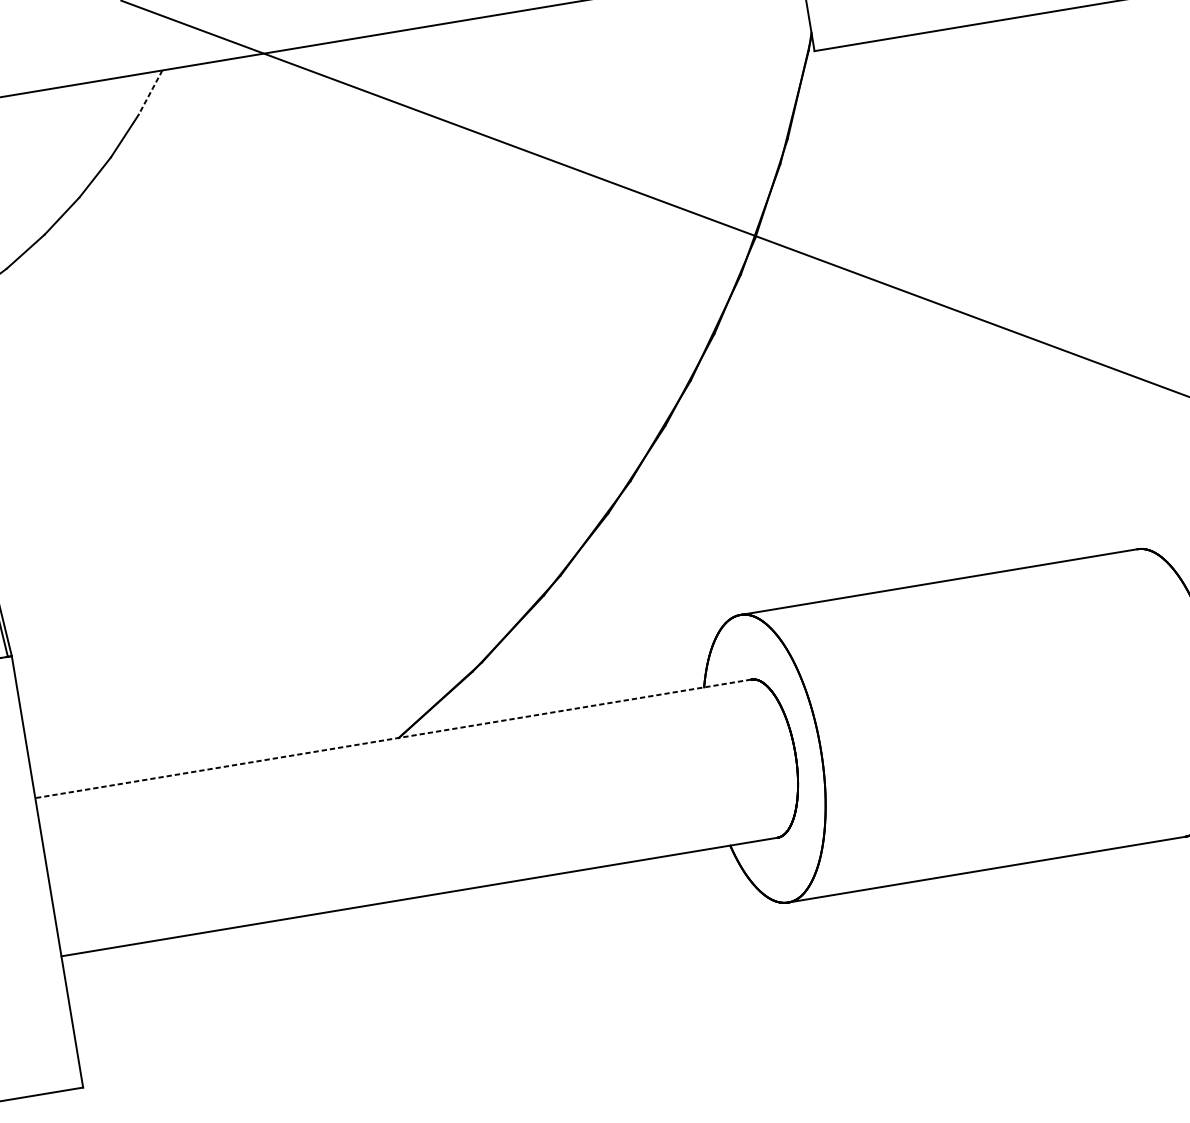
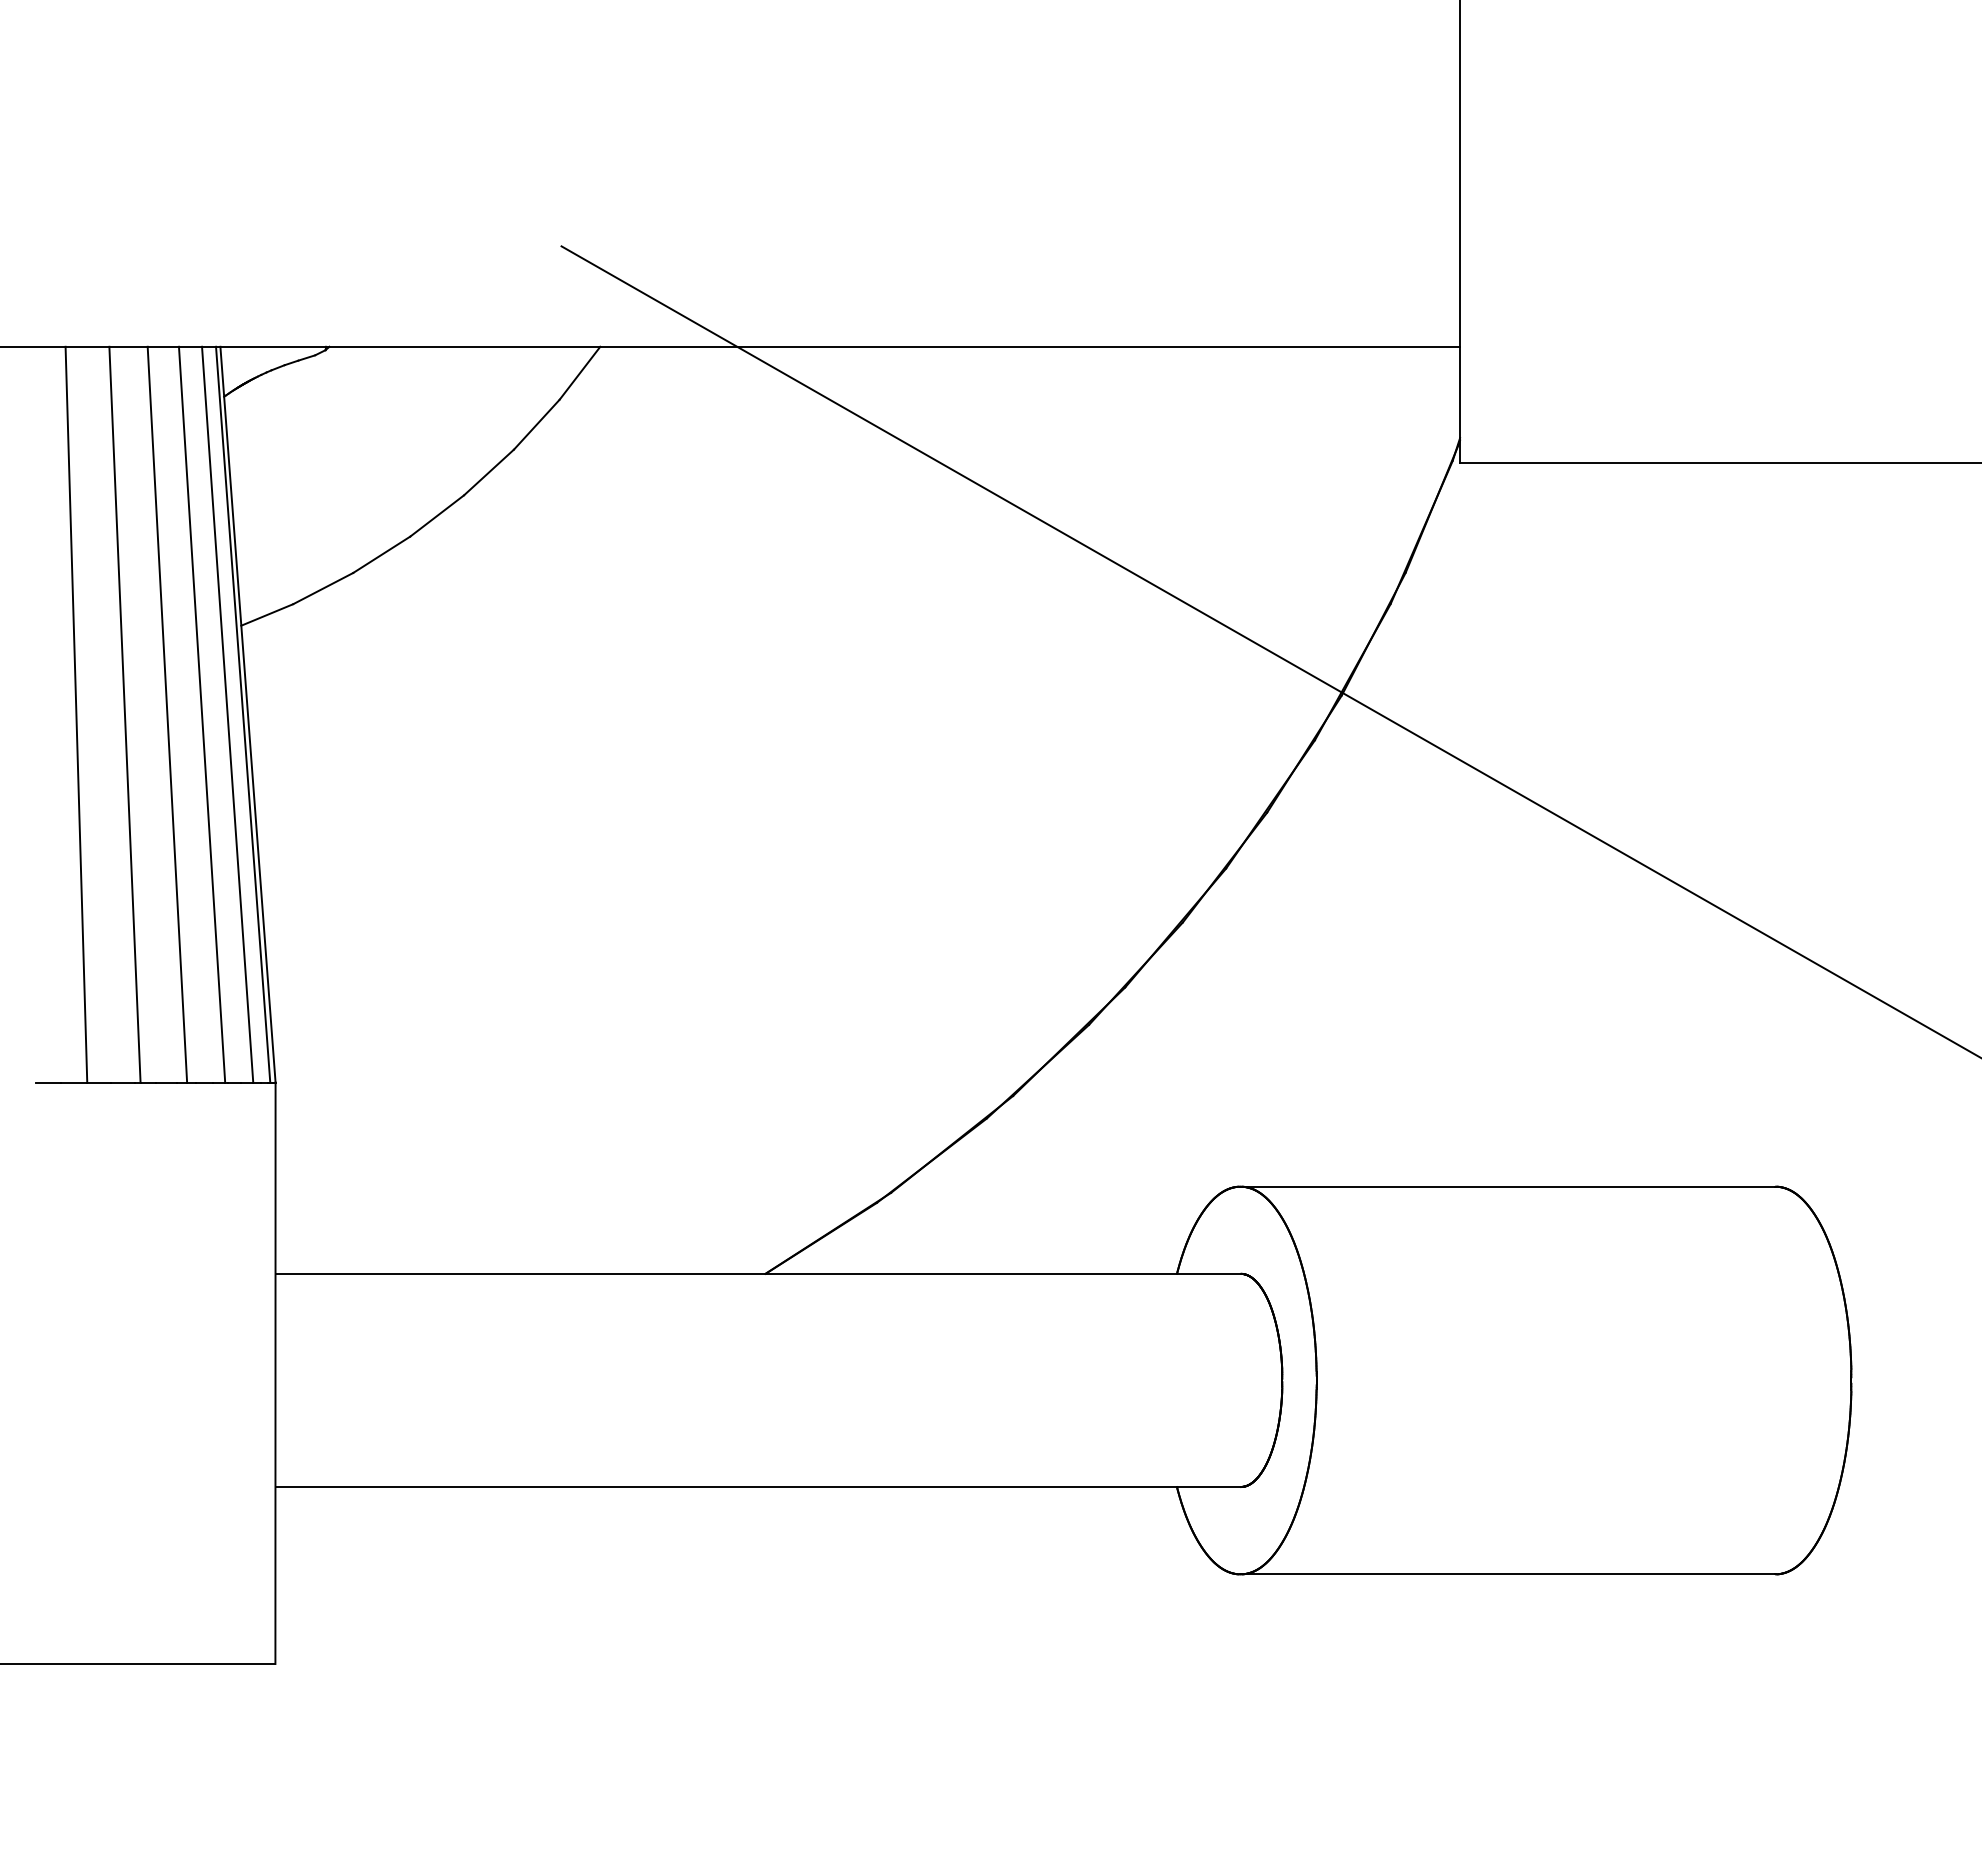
line: (150, 92) -> (579, 373), dashed -> solid
line: (393, 738) -> (758, 1273), dashed -> solid

